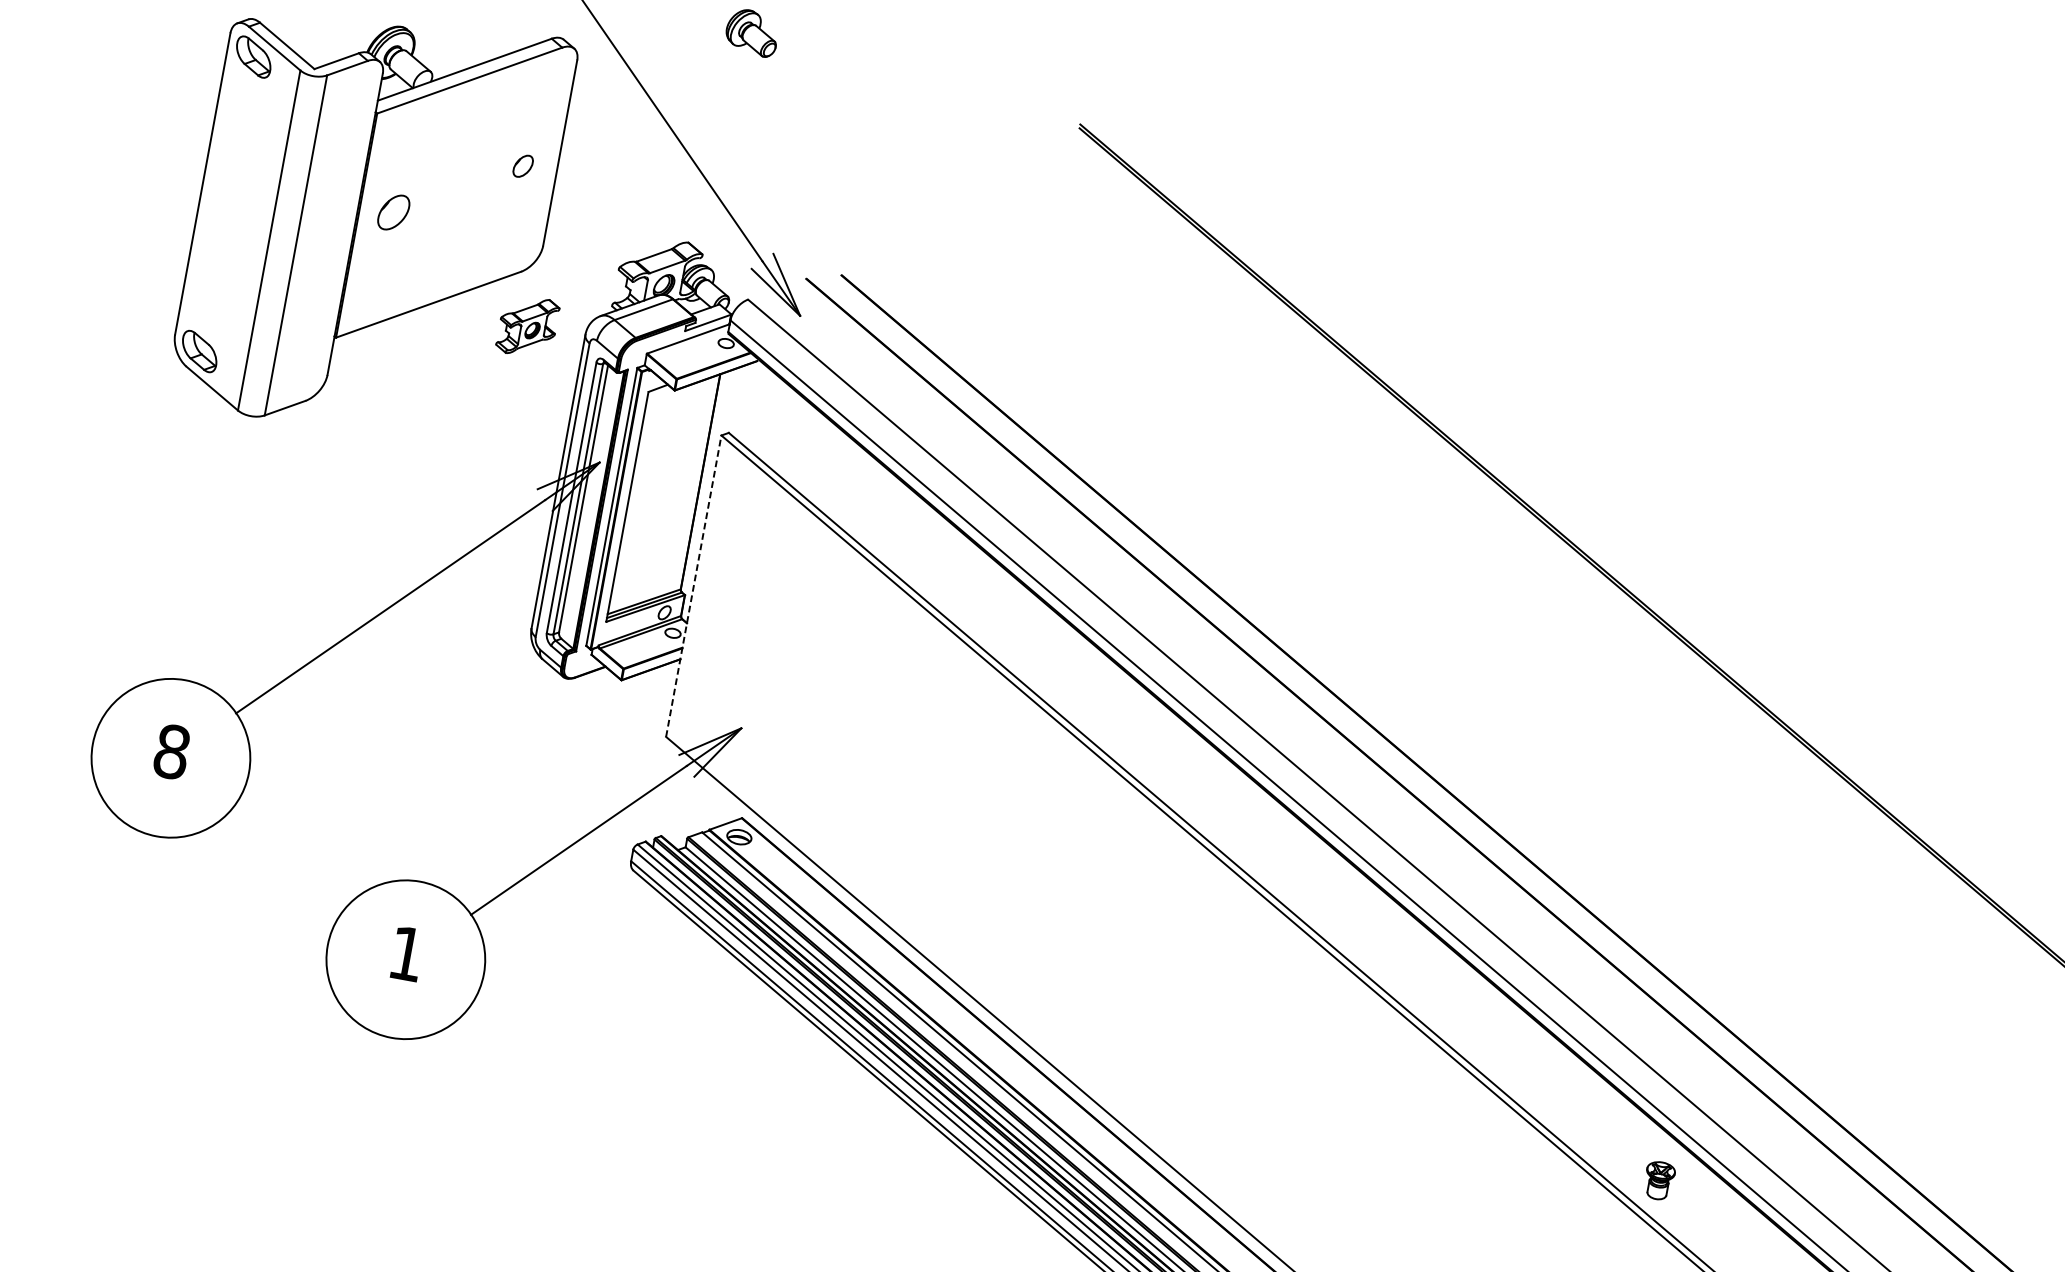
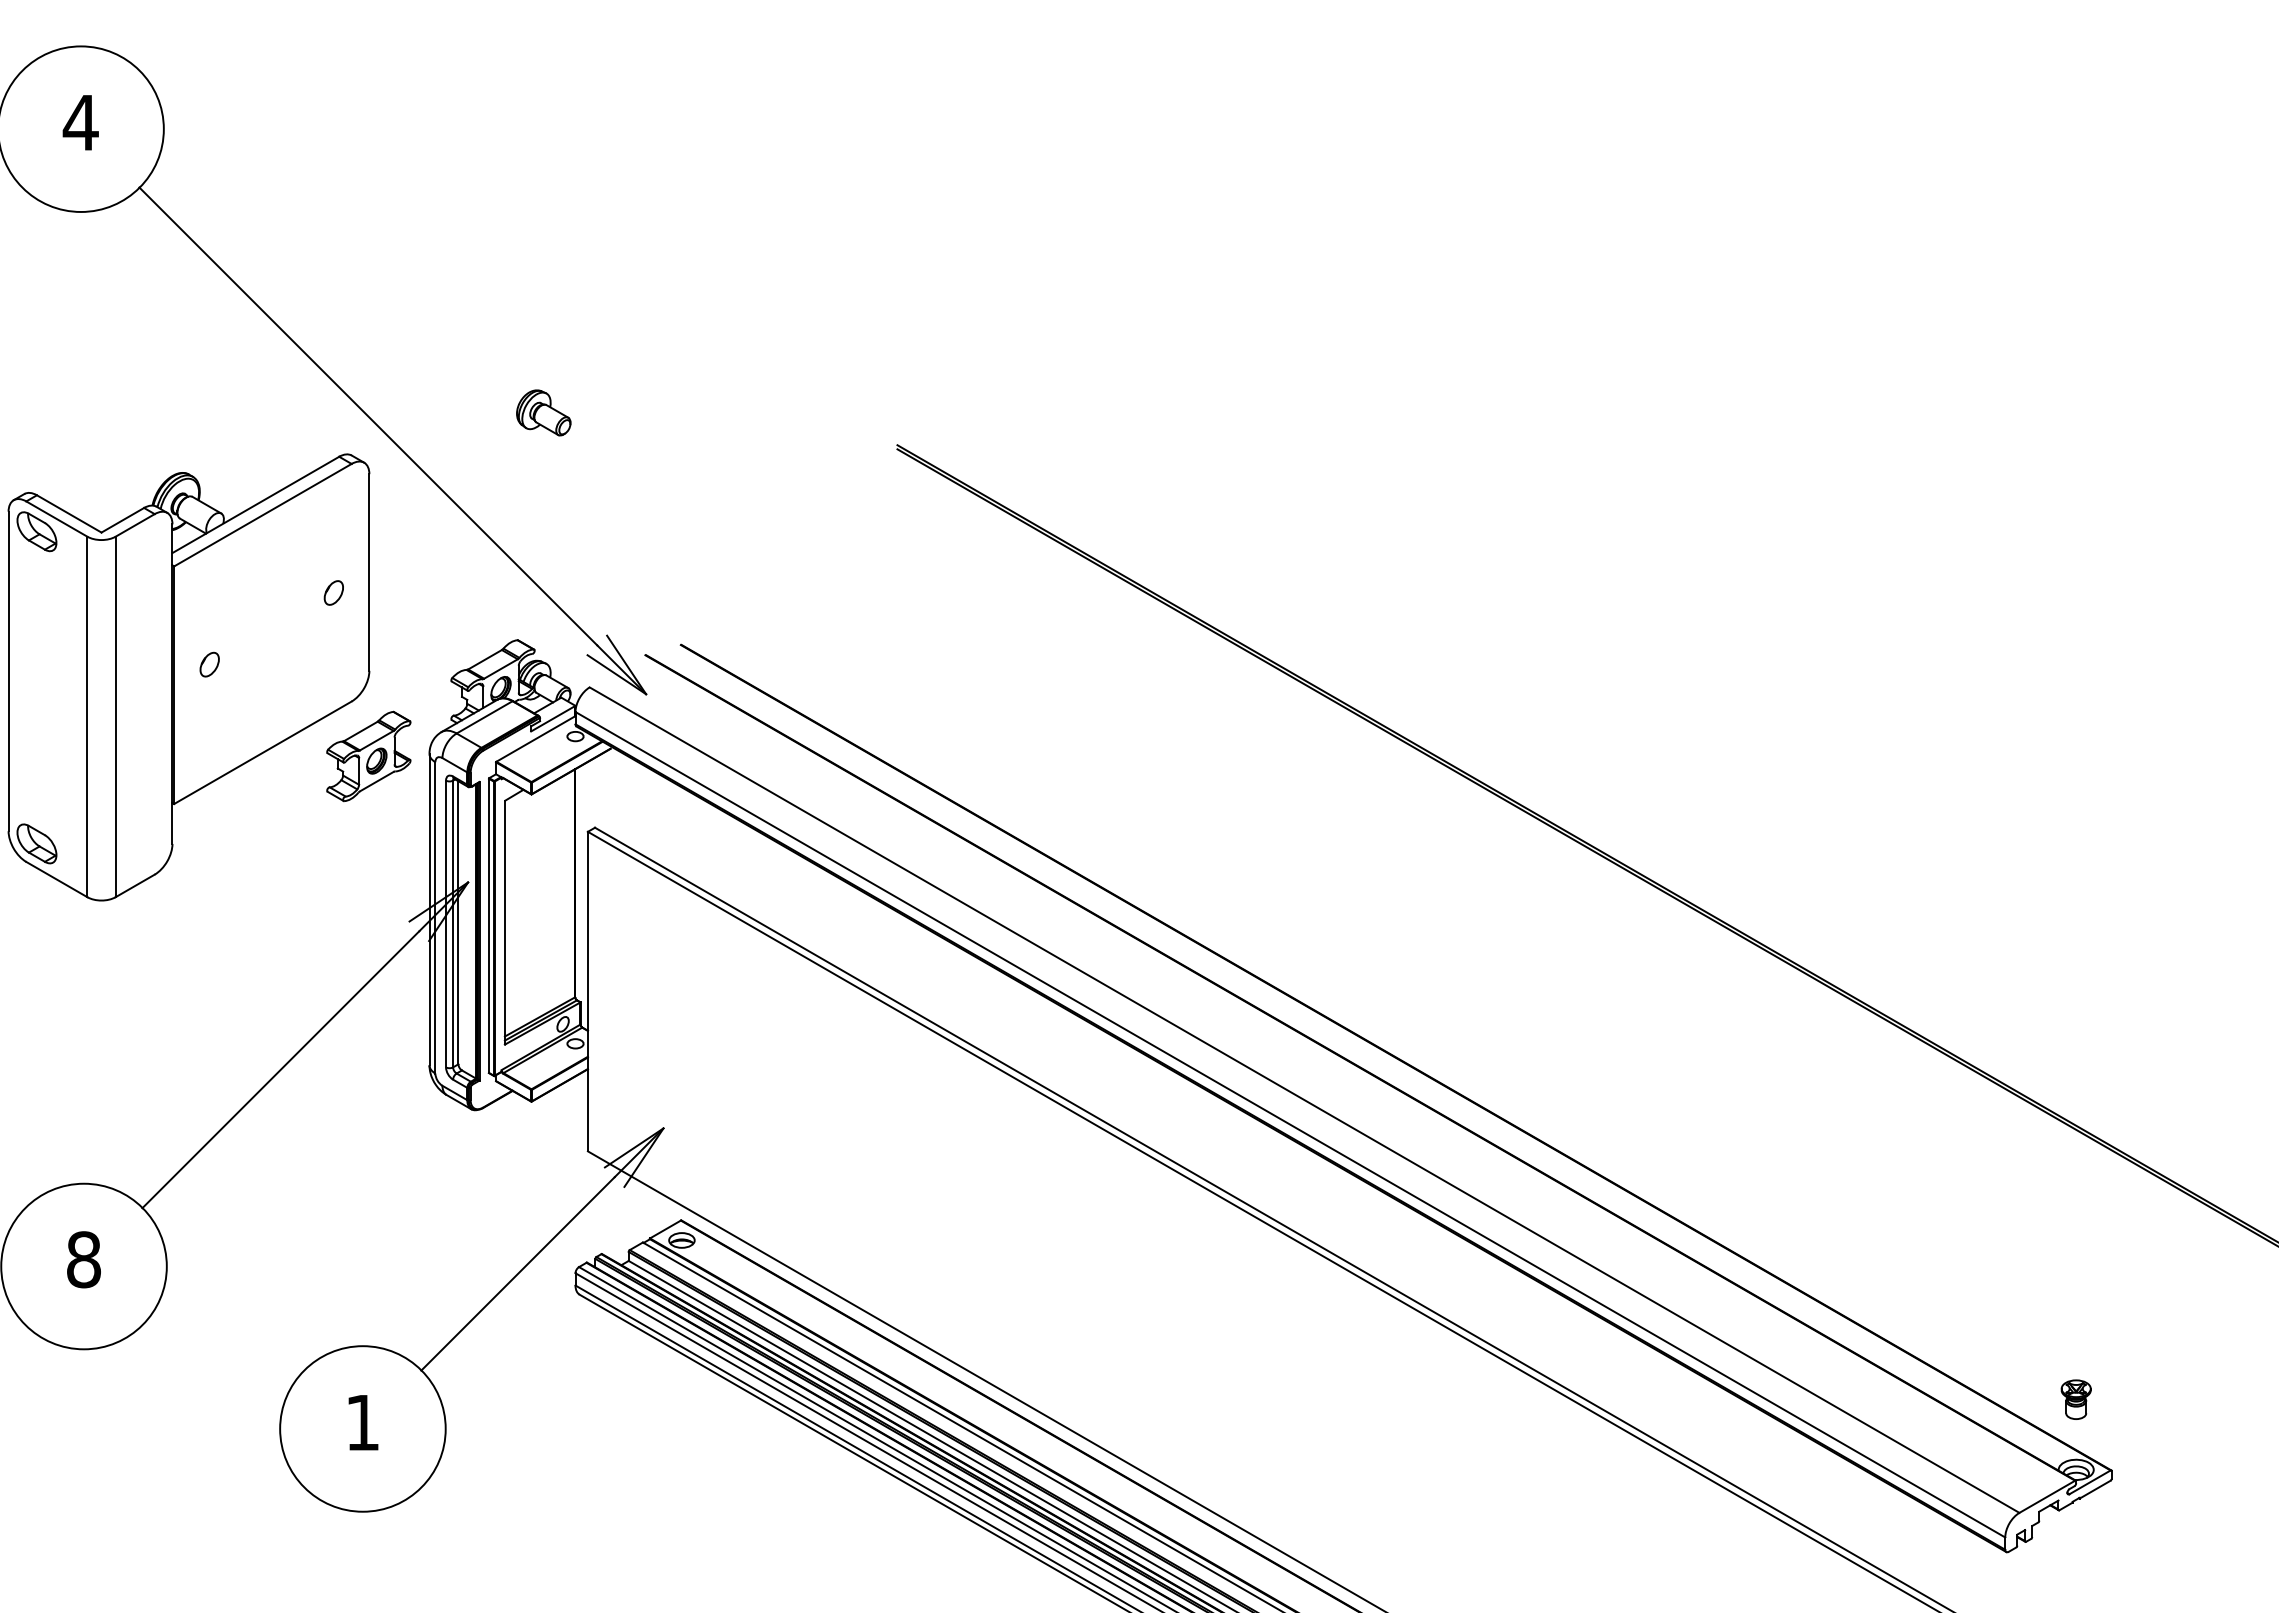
part: (393, 212) -> (209, 664), size x0.62
part: (527, 326) -> (368, 756), size x1.43
line: (693, 586) -> (587, 991), dashed -> solid
part: (1658, 1180) -> (2075, 1399), moved

